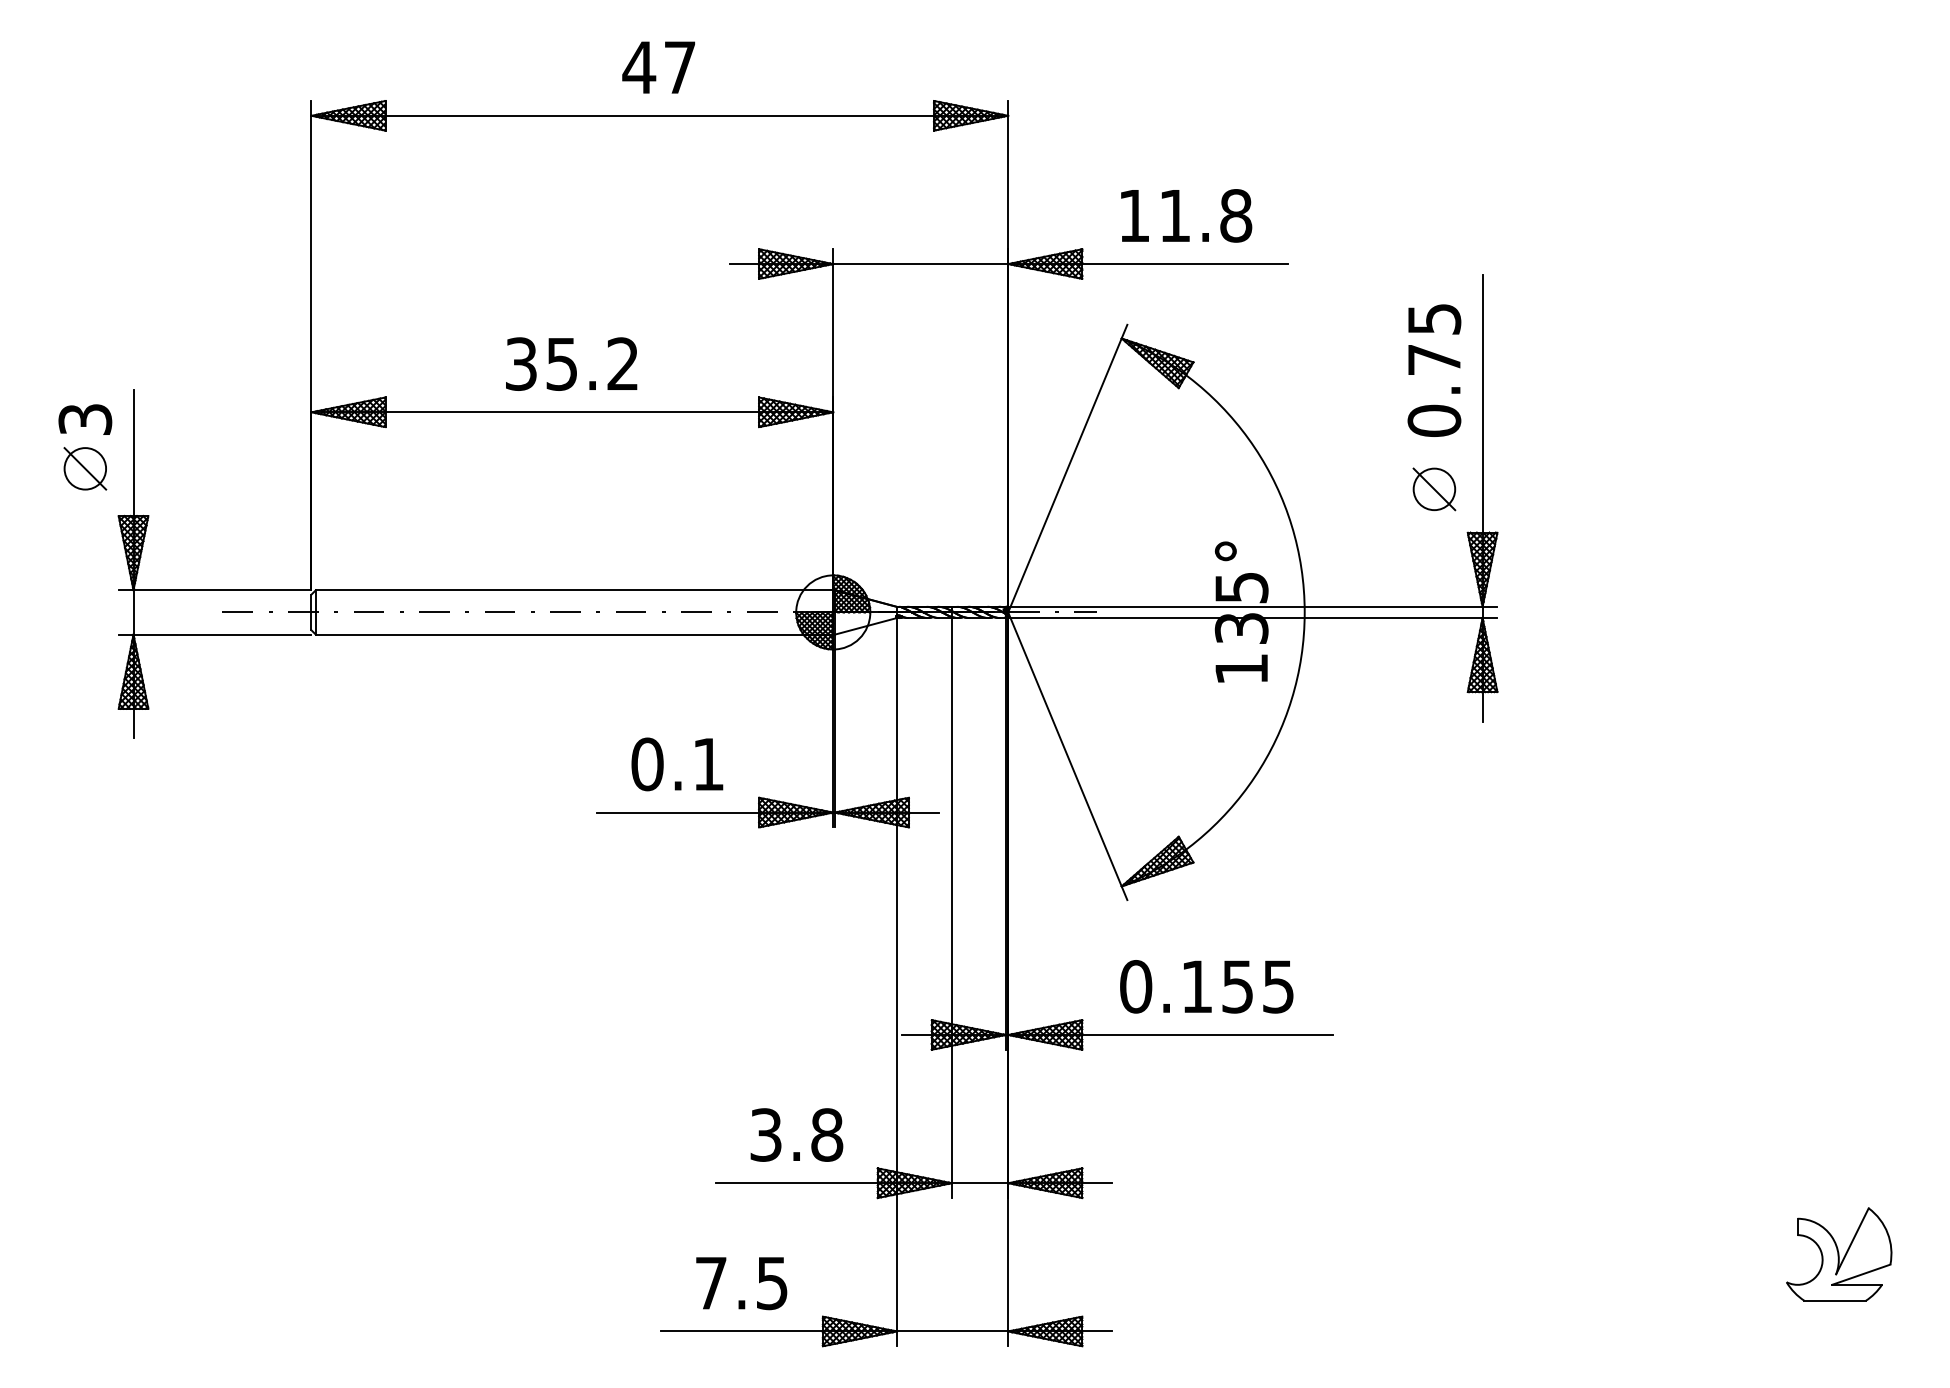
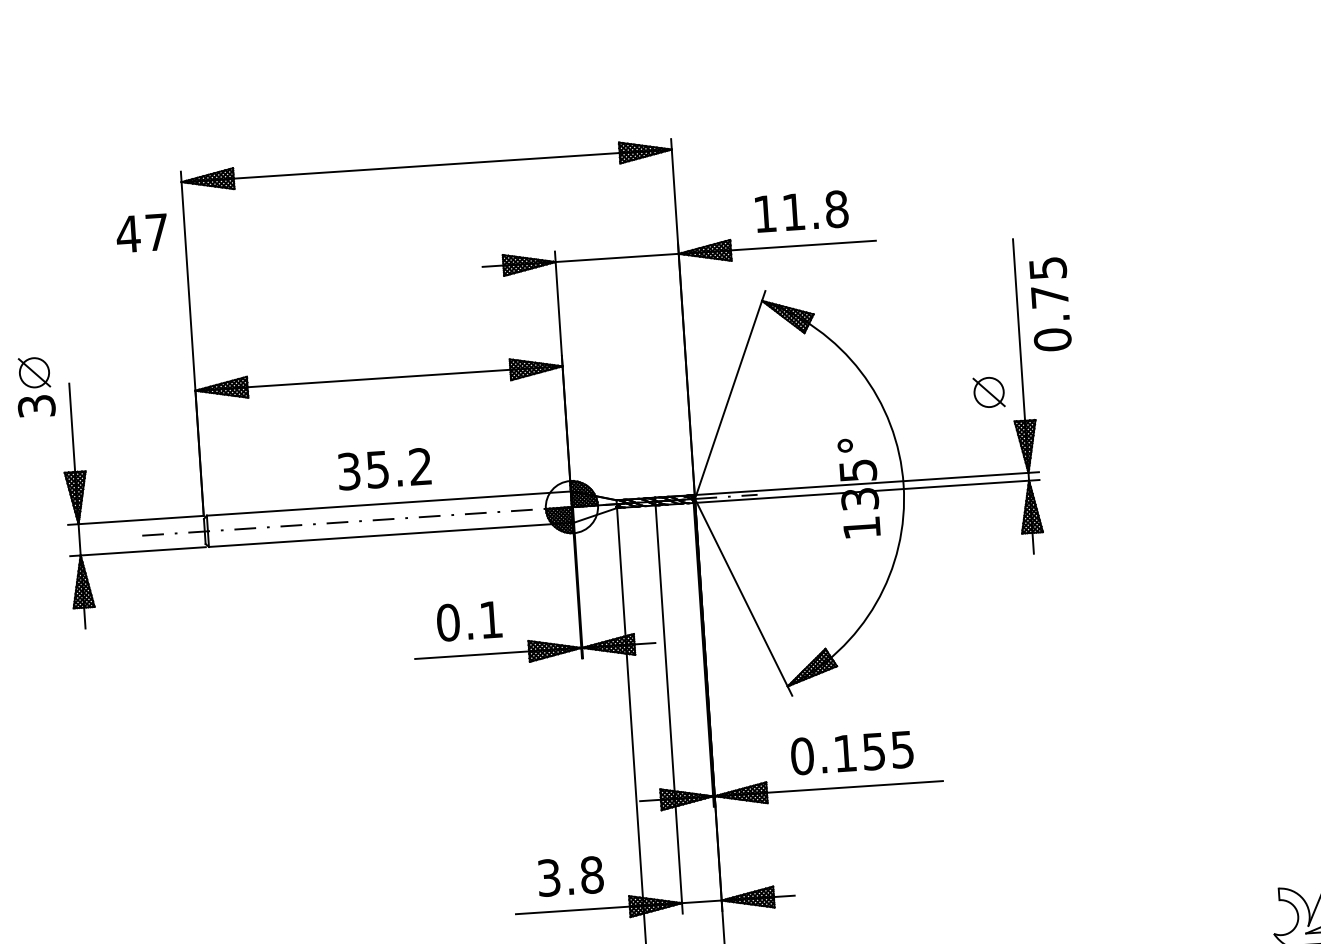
text: (658, 67) -> (141, 233), moved
text: (571, 363) -> (384, 468), moved
text: (1434, 370) -> (1050, 304), moved
part: (85, 468) -> (34, 372), moved

